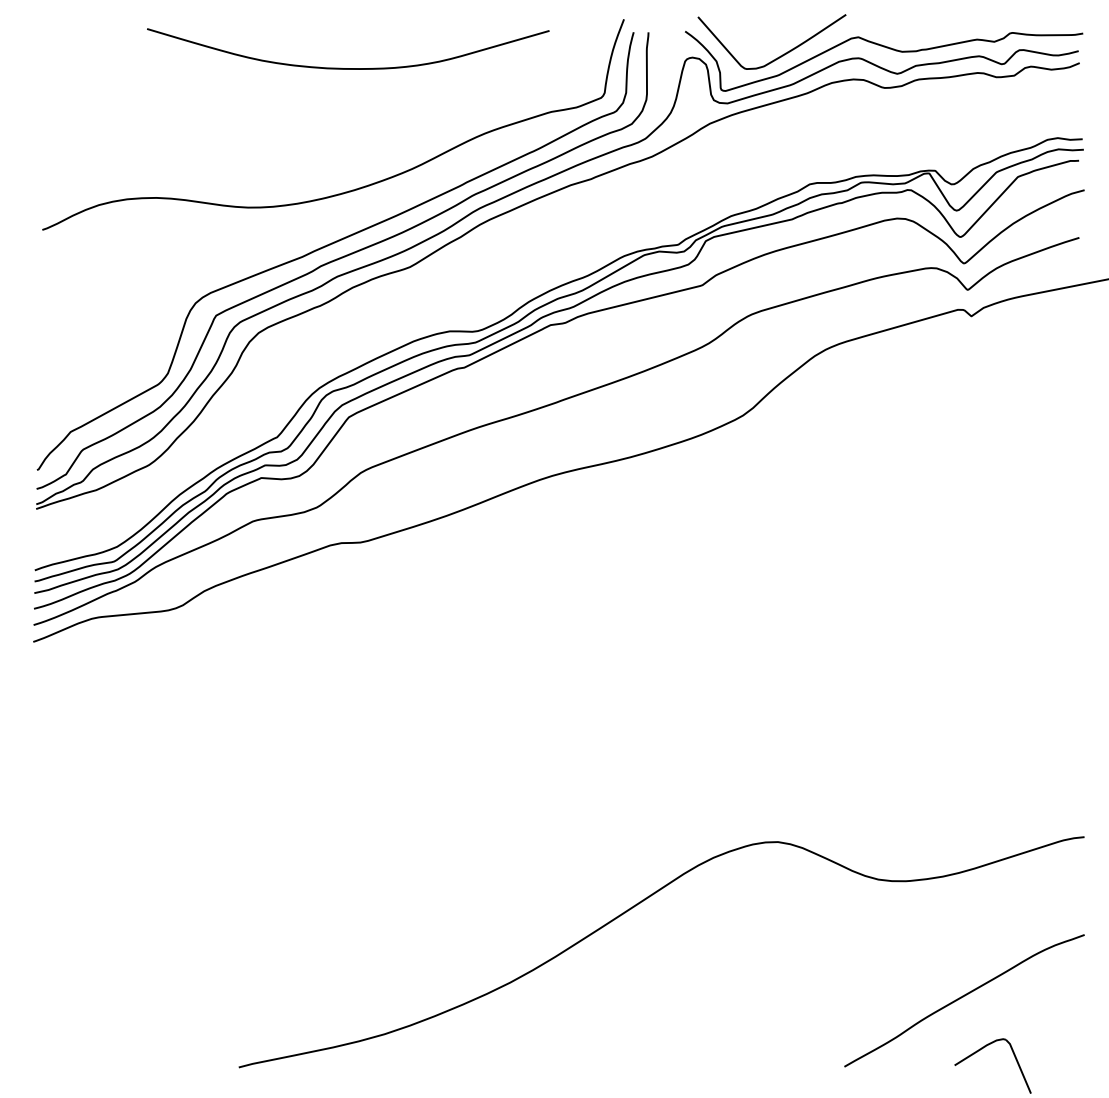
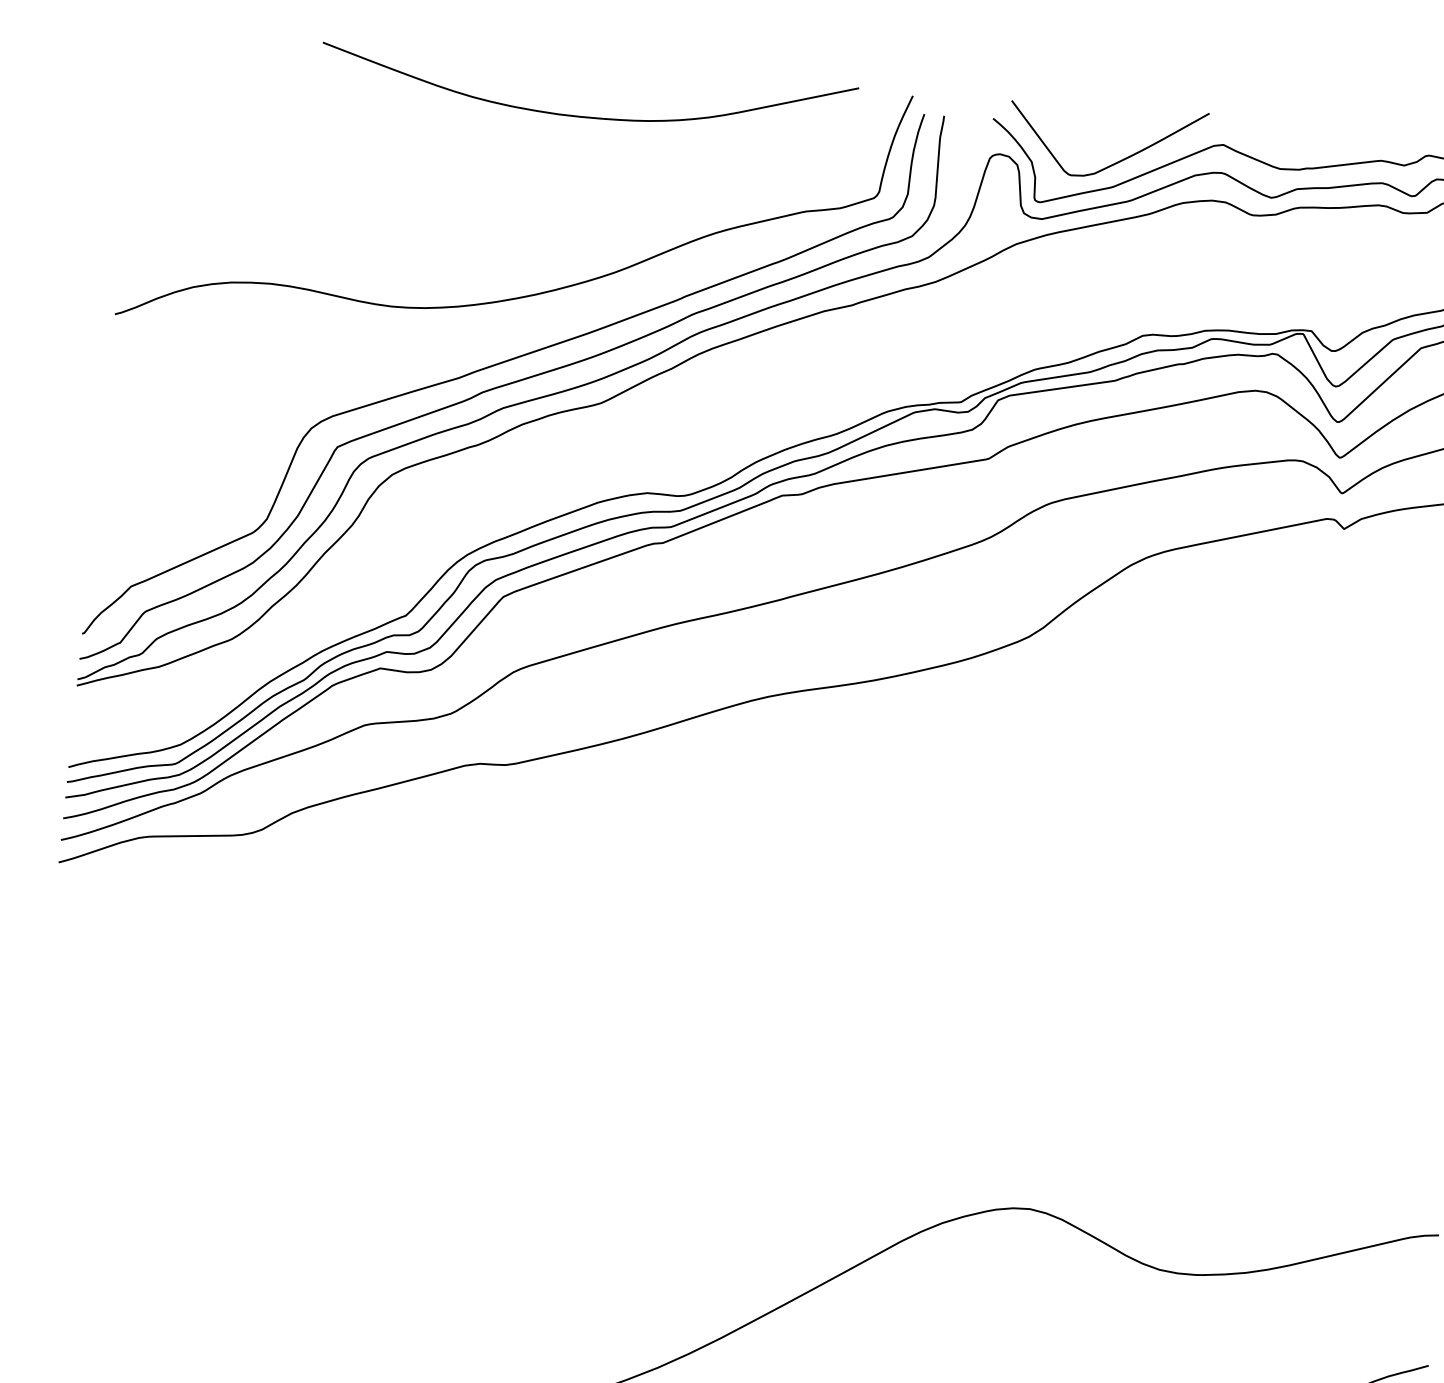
curve: (348, 68) -> (587, 116), moved

